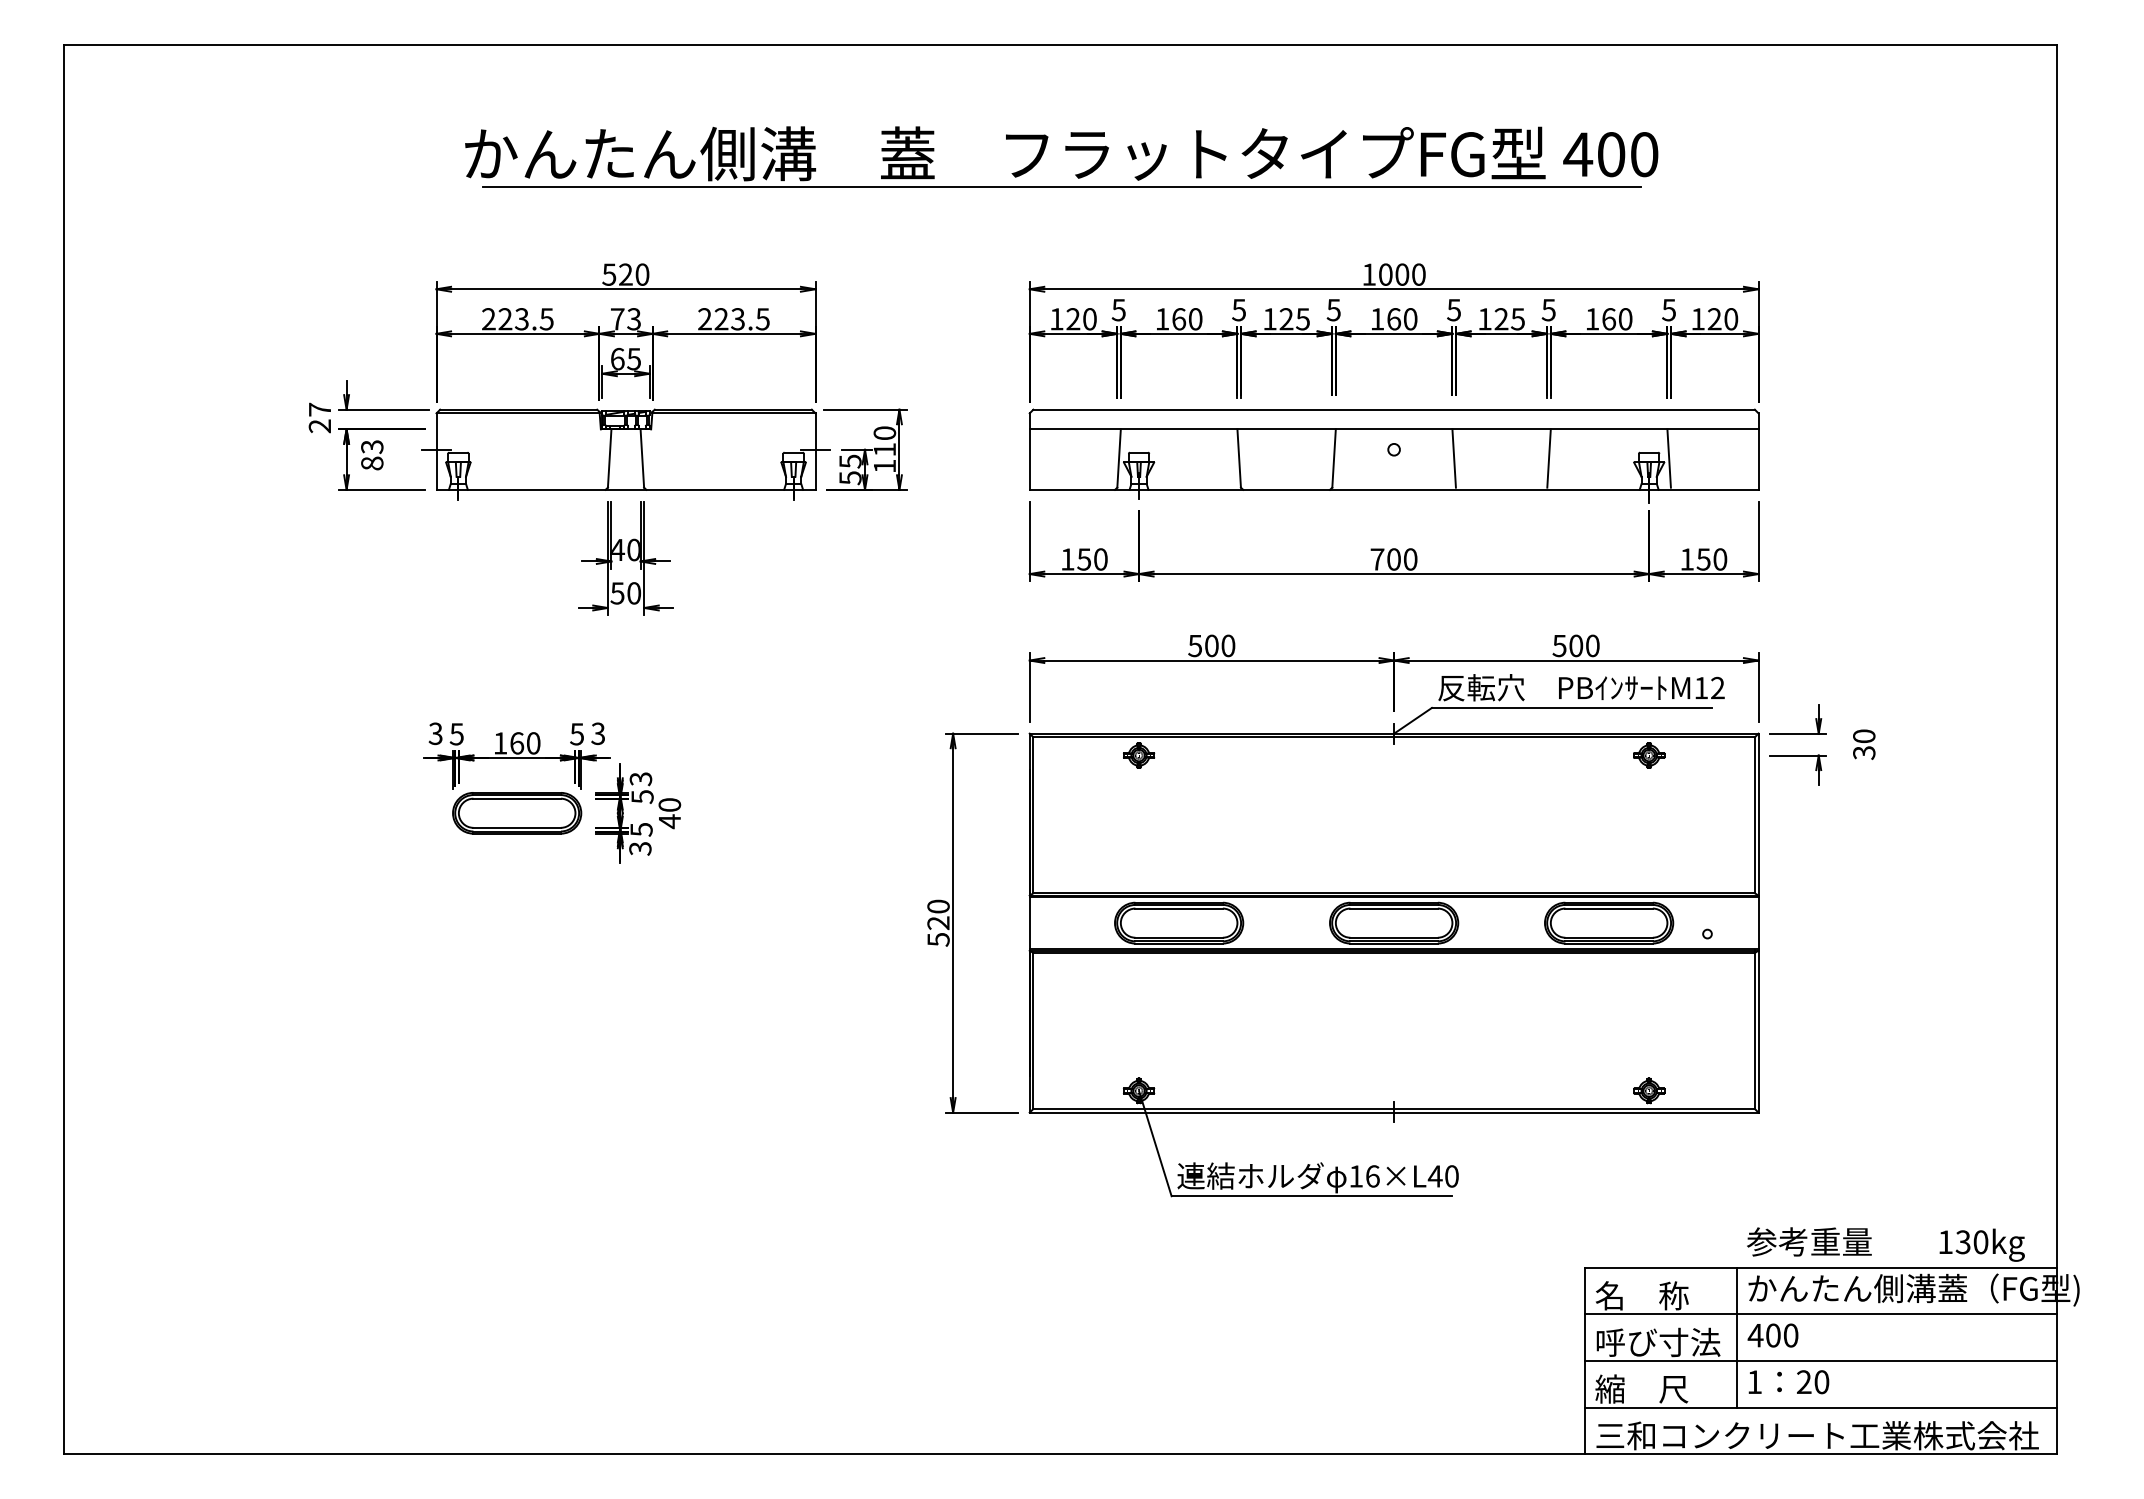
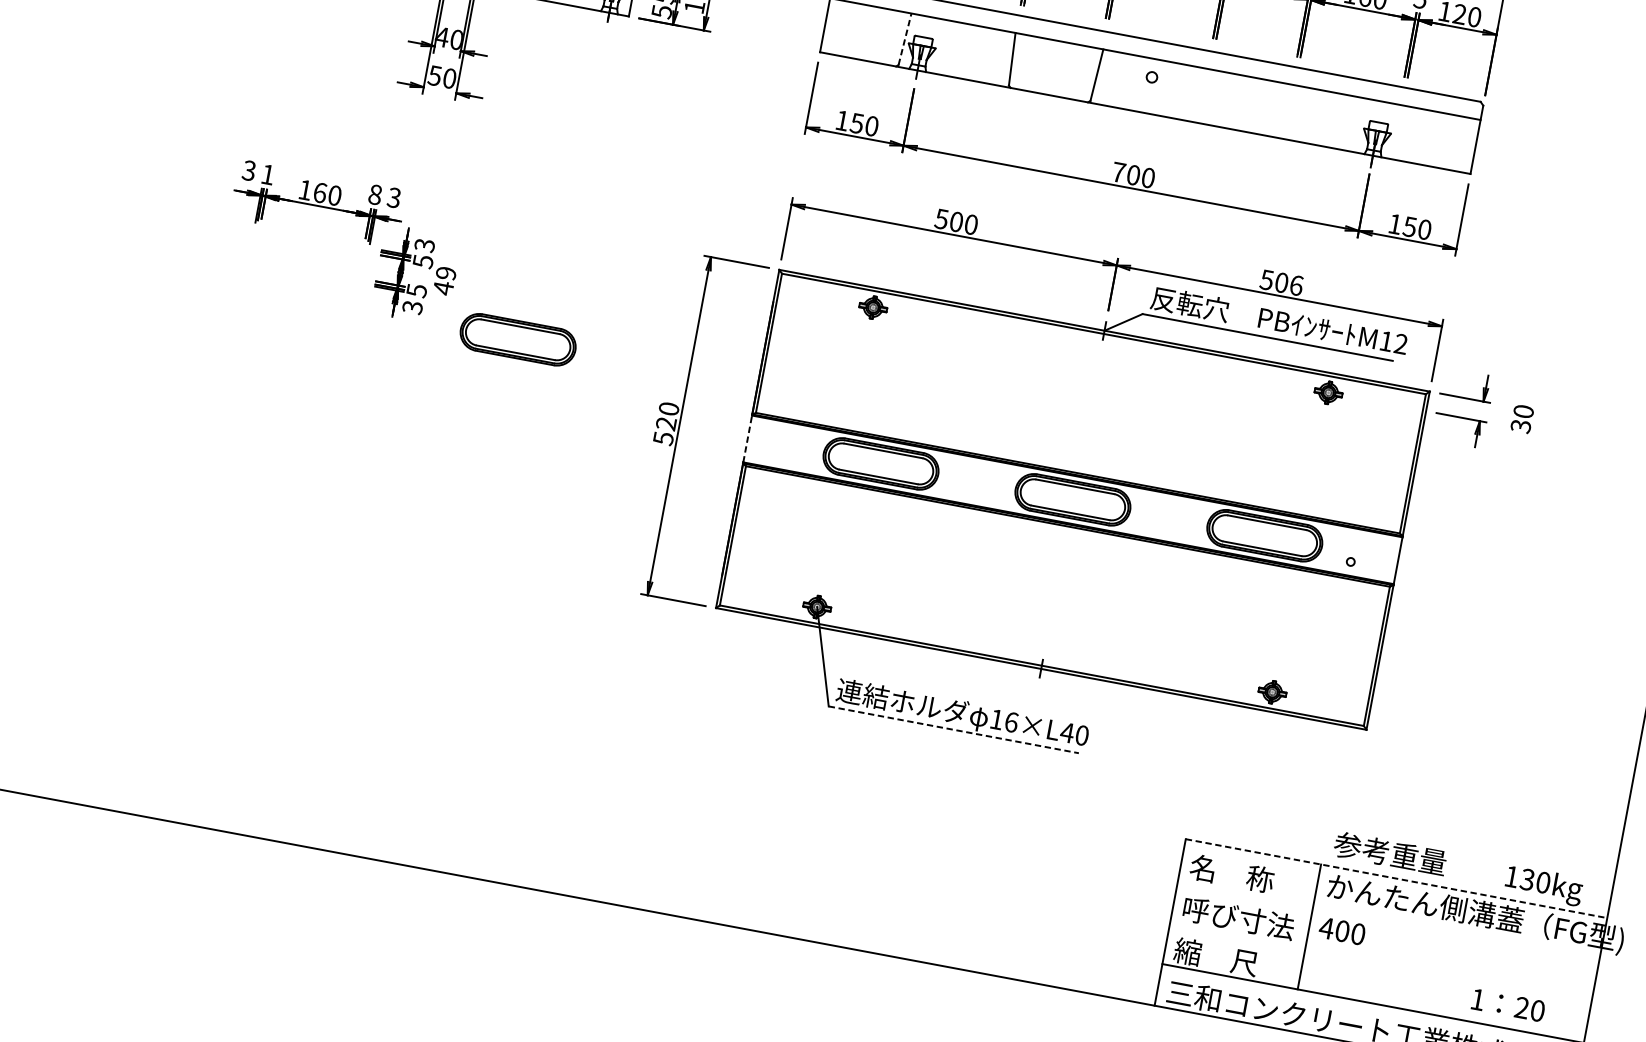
line: (1119, 458) -> (905, 39), solid -> dashed
line: (1453, 458) -> (1203, 95), removed
line: (1548, 458) -> (1288, 110), removed
line: (1668, 458) -> (1395, 130), removed
text: (1592, 645) -> (1296, 285), 500 -> 506
text: (456, 734) -> (267, 174), 5 -> 1
text: (577, 734) -> (375, 195), 5 -> 8
text: (669, 804) -> (446, 272), 40 -> 49
part: (517, 813) -> (518, 340), moved
line: (1029, 922) -> (747, 438), solid -> dashed
line: (1312, 1196) -> (954, 730), solid -> dashed
line: (1821, 1267) -> (1396, 878), solid -> dashed
line: (1821, 1314) -> (1388, 920), removed
line: (1821, 1360) -> (1381, 961), removed
text: (1788, 1382) -> (1507, 1005), moved

